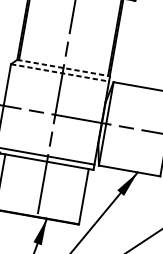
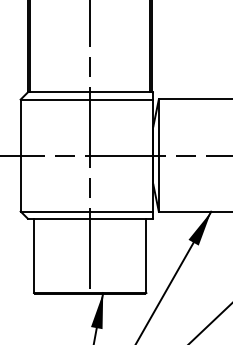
line: (63, 68) -> (90, 92), dashed -> solid
line: (60, 72) -> (87, 99), dashed -> solid

